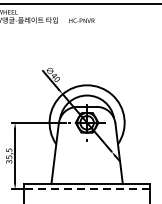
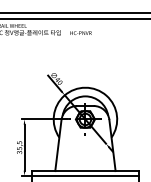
line: (86, 189) -> (84, 175), dashed -> solid

